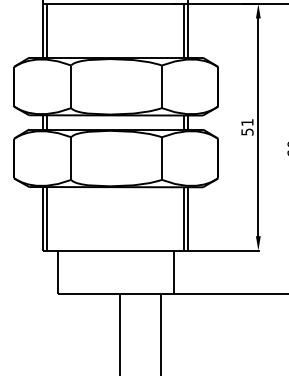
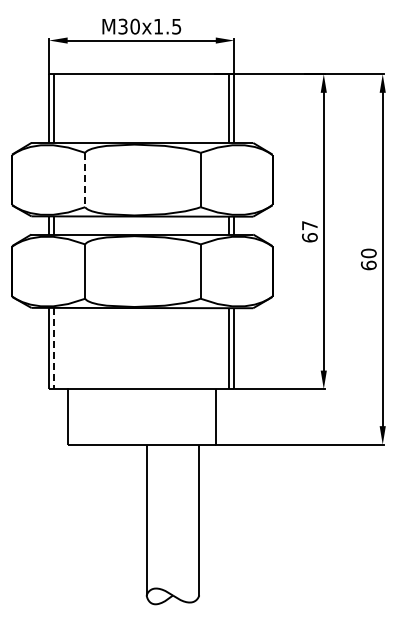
line: (71, 87) -> (85, 180), solid -> dashed
text: (247, 127) -> (309, 231), 51 -> 67
line: (47, 218) -> (54, 348), solid -> dashed

